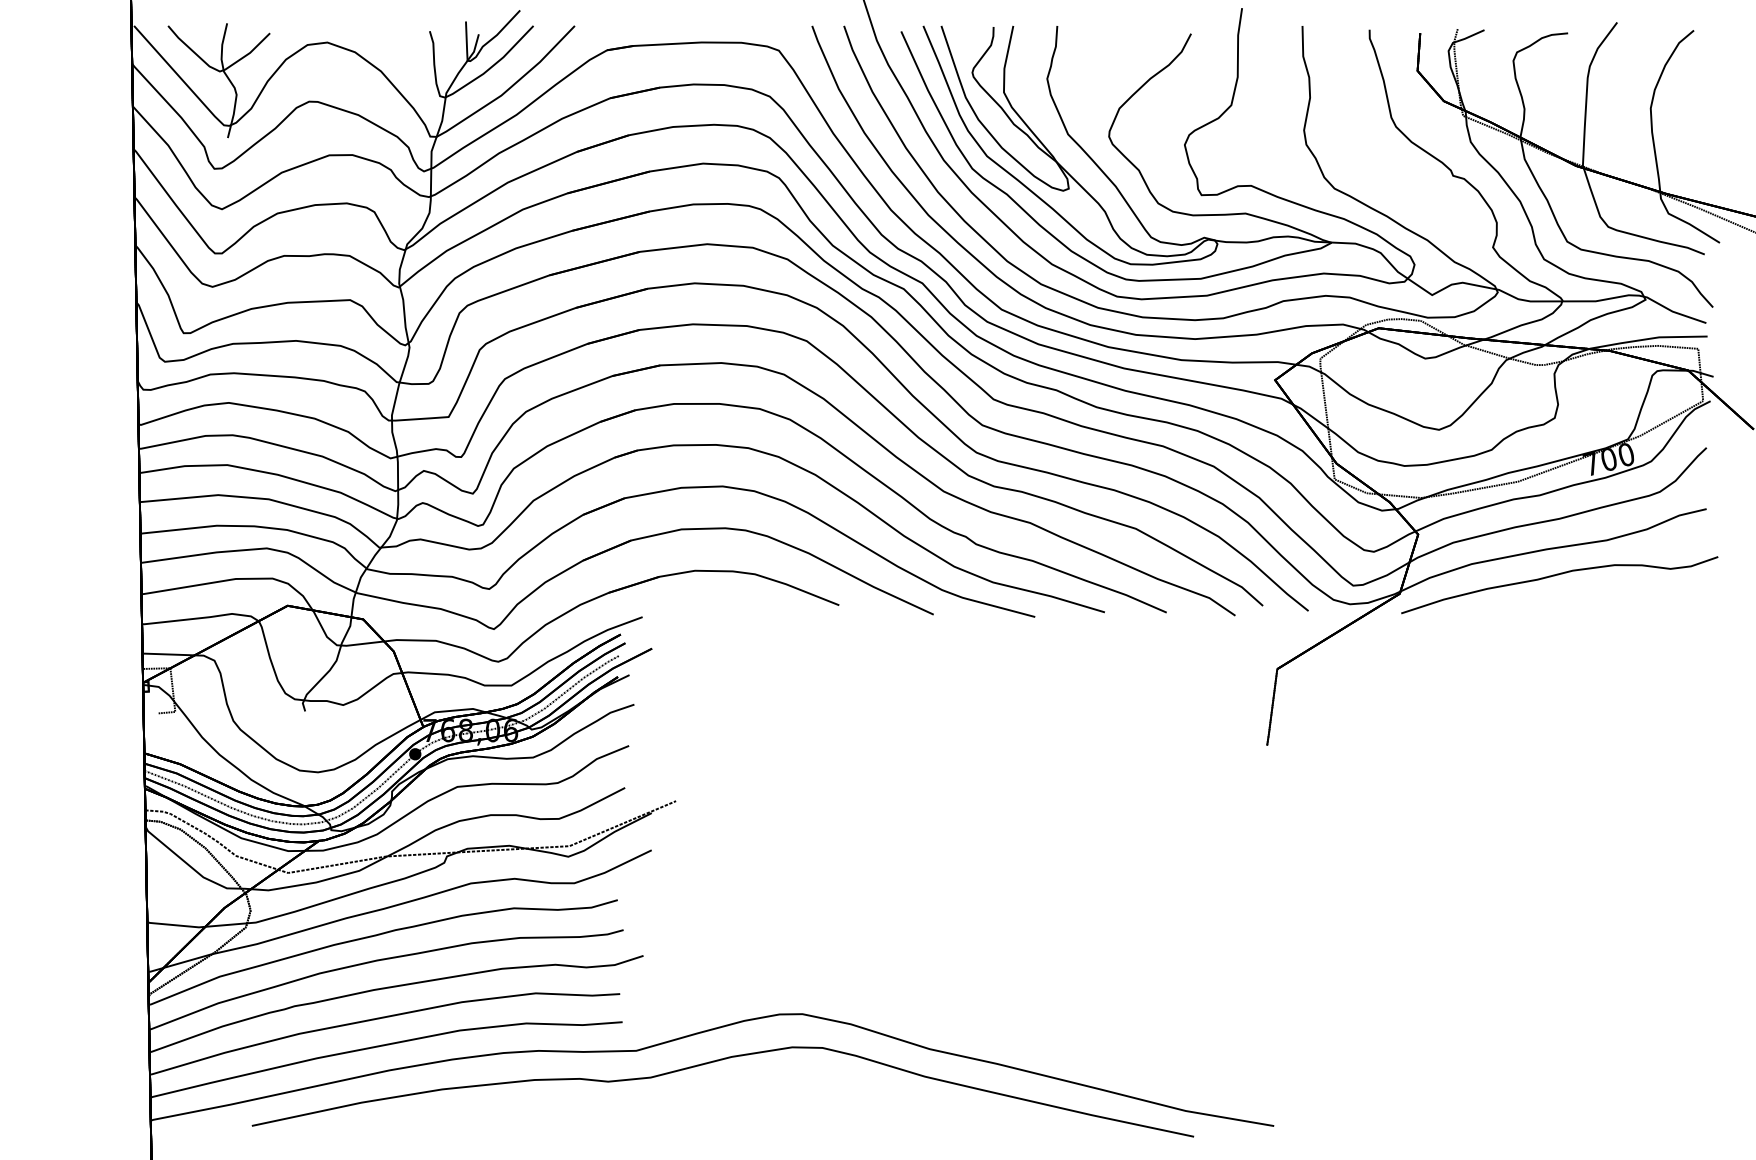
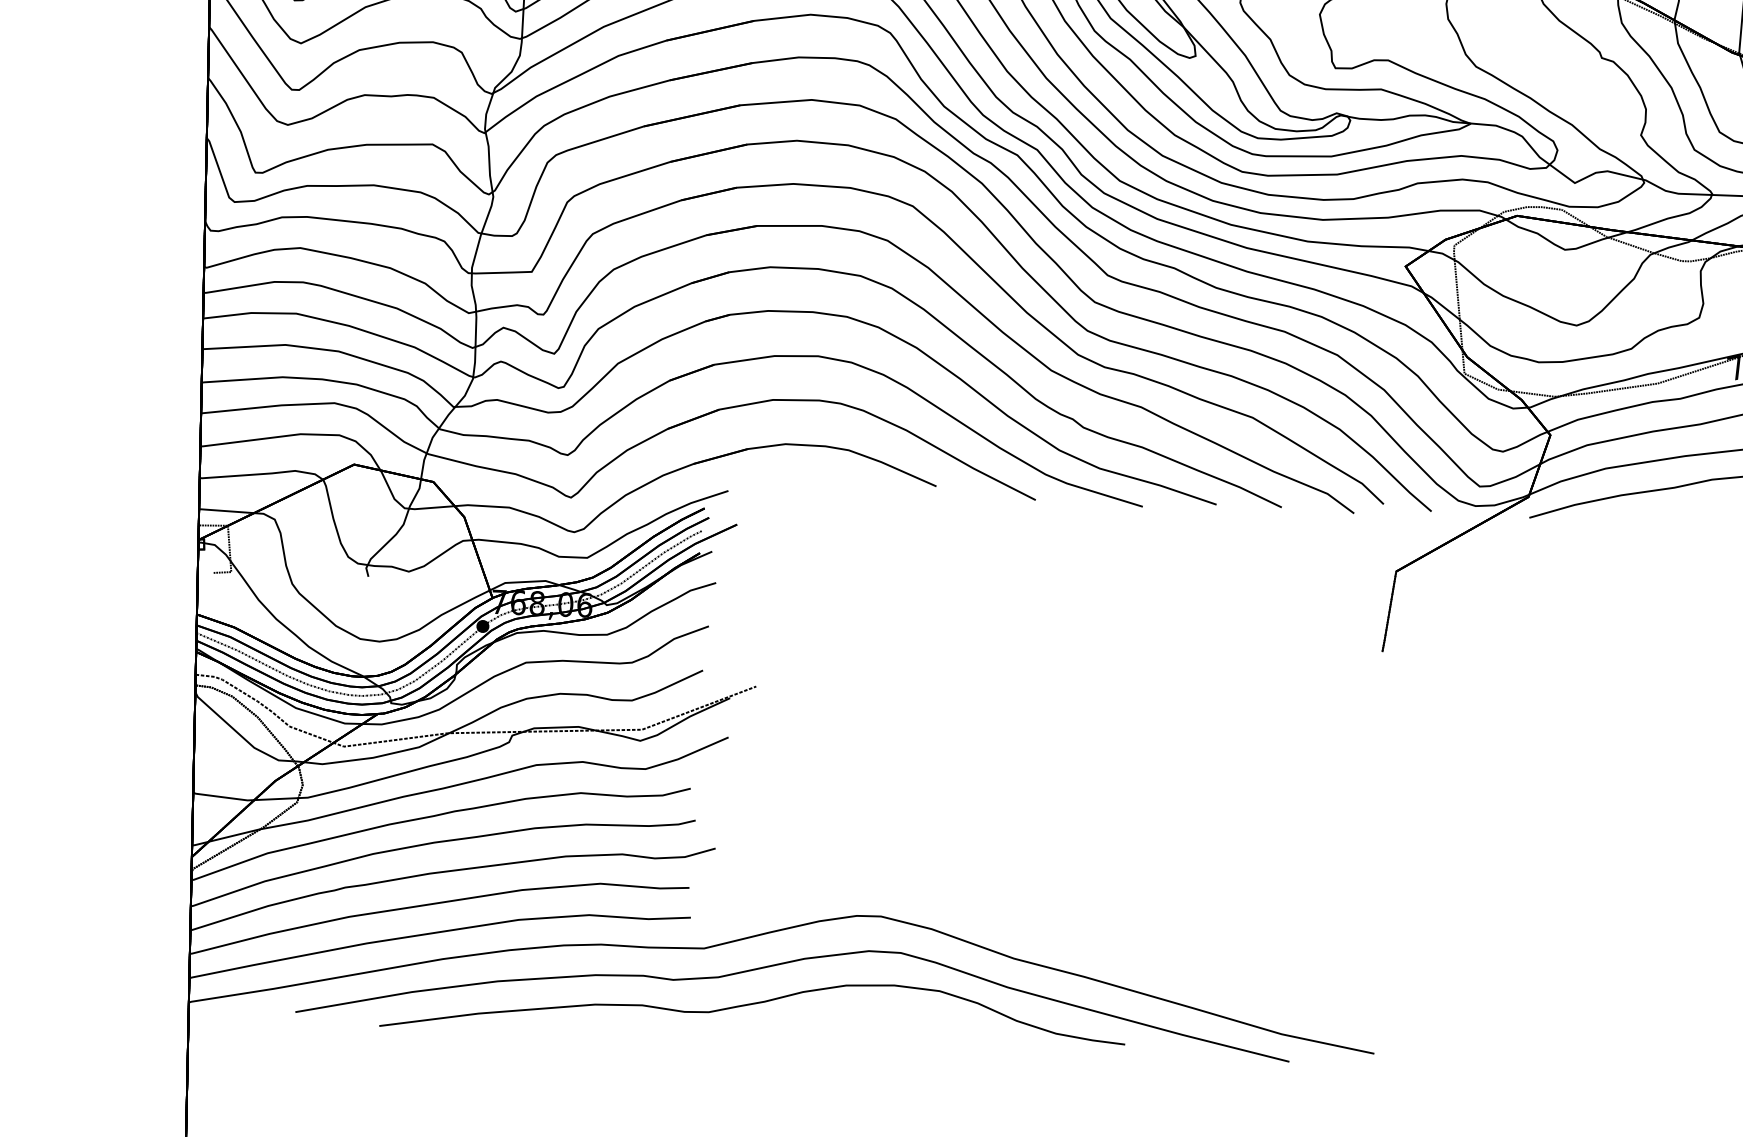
curve: (684, 1102) -> (752, 1004), added

